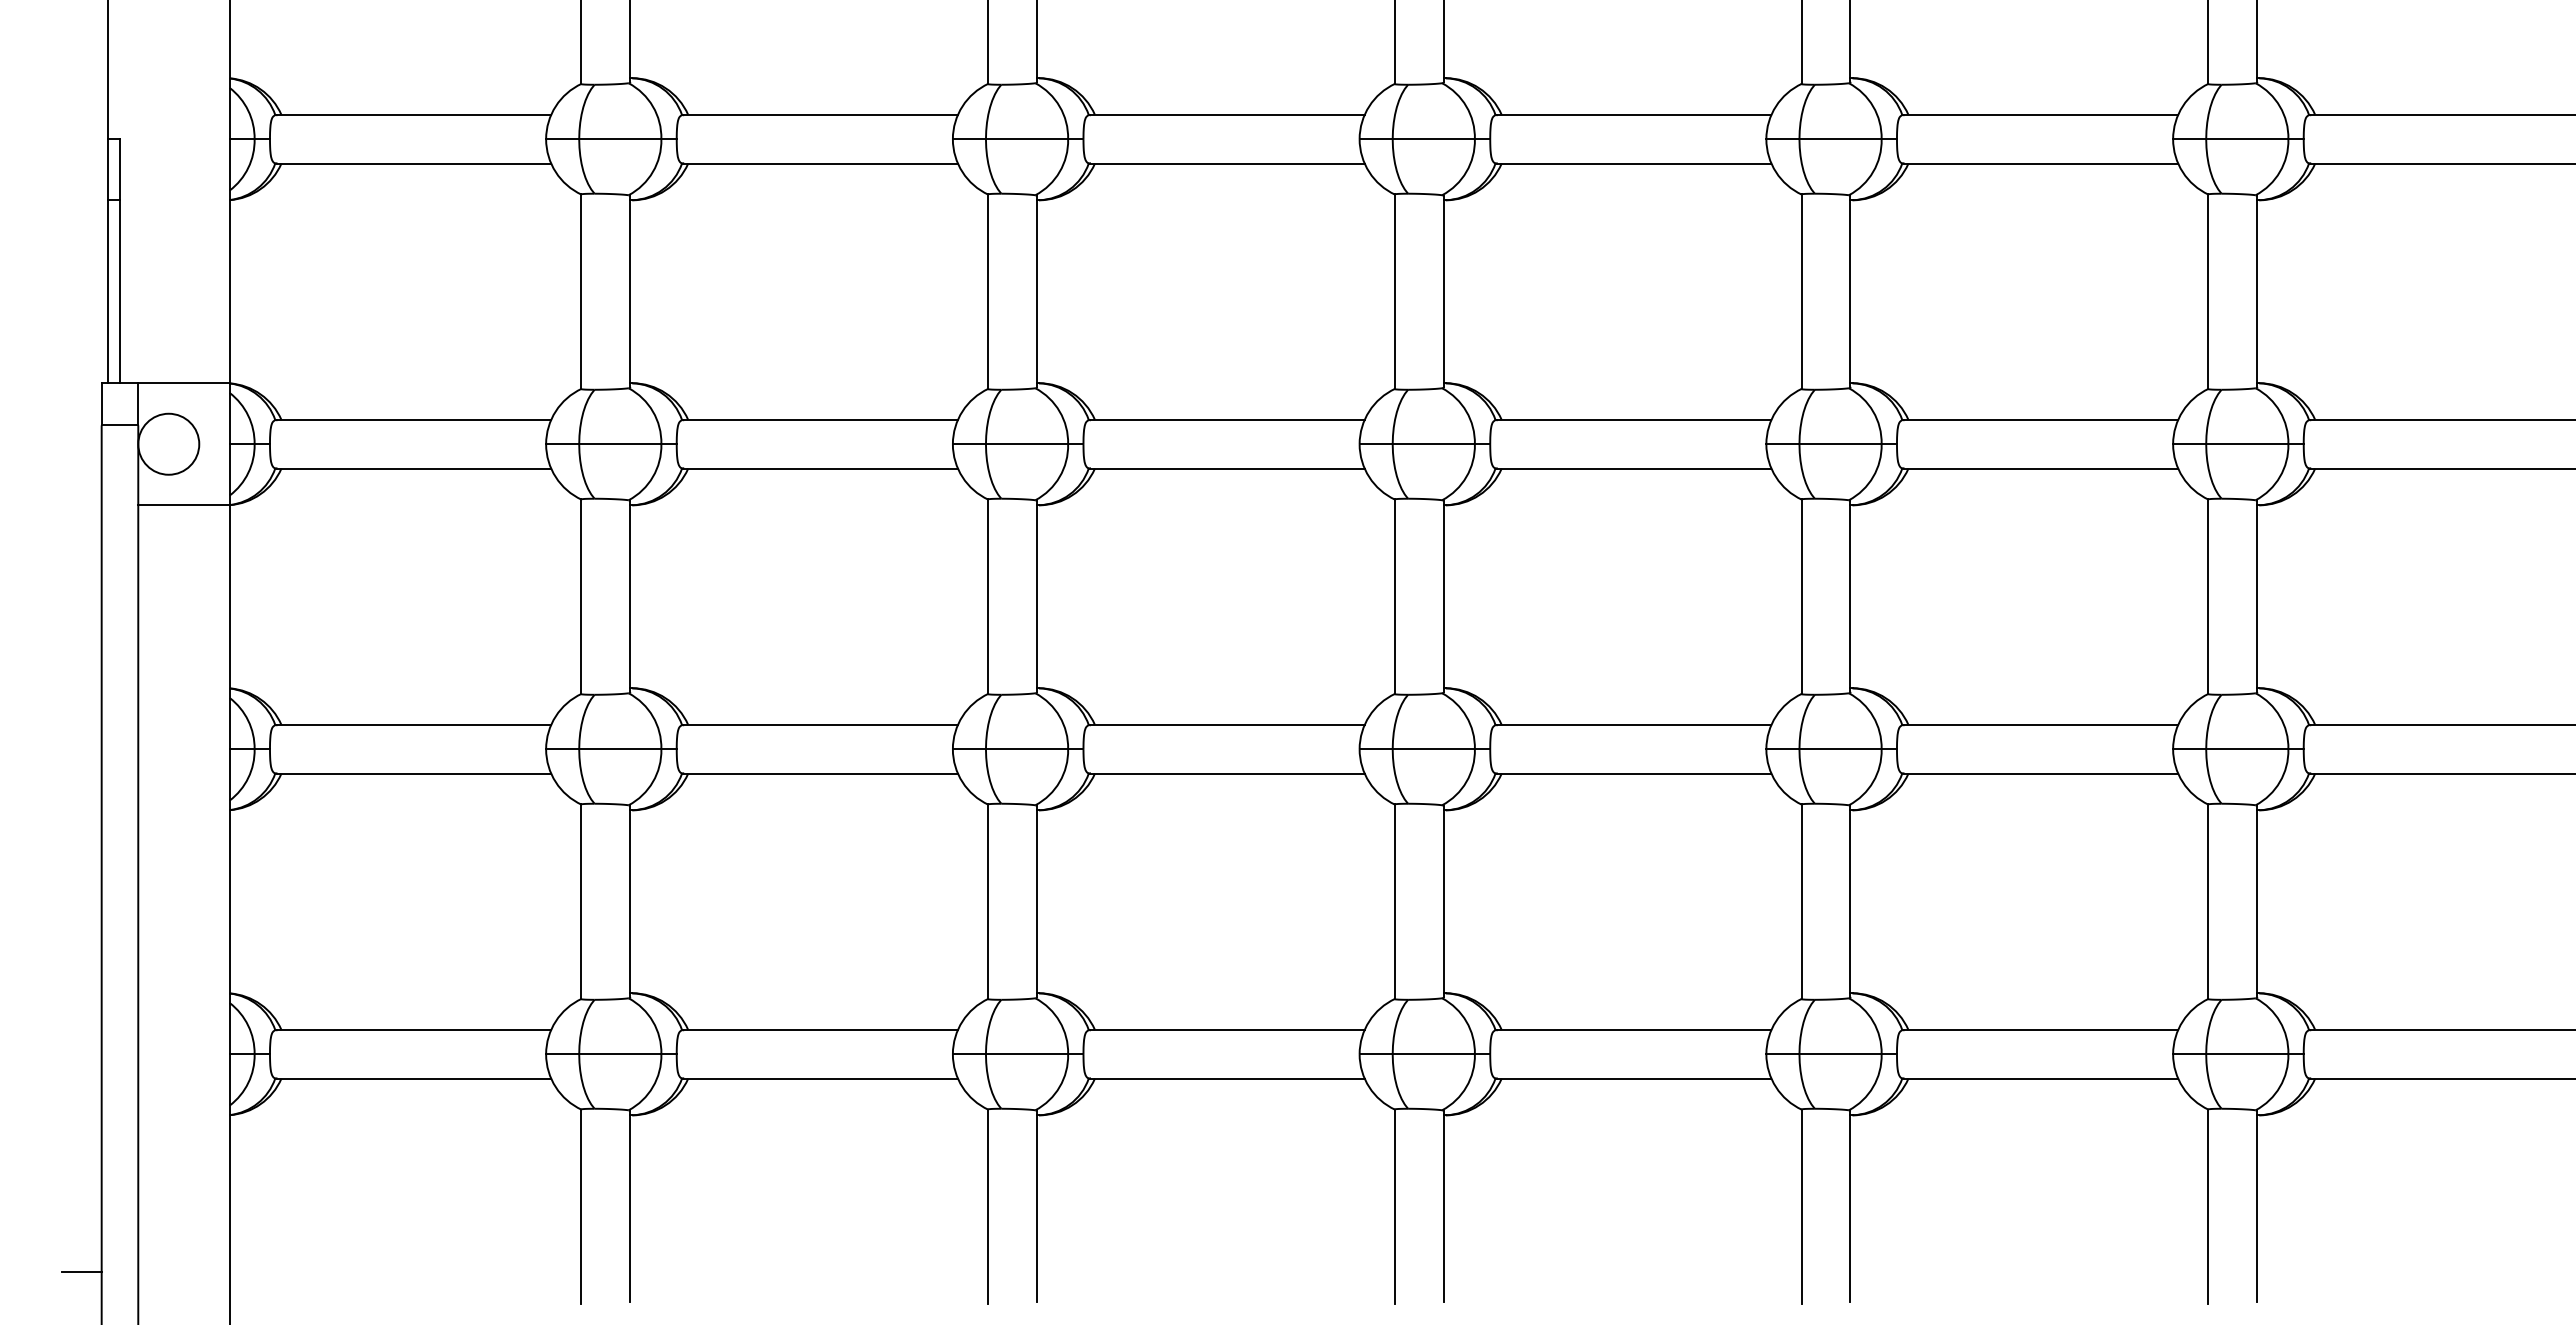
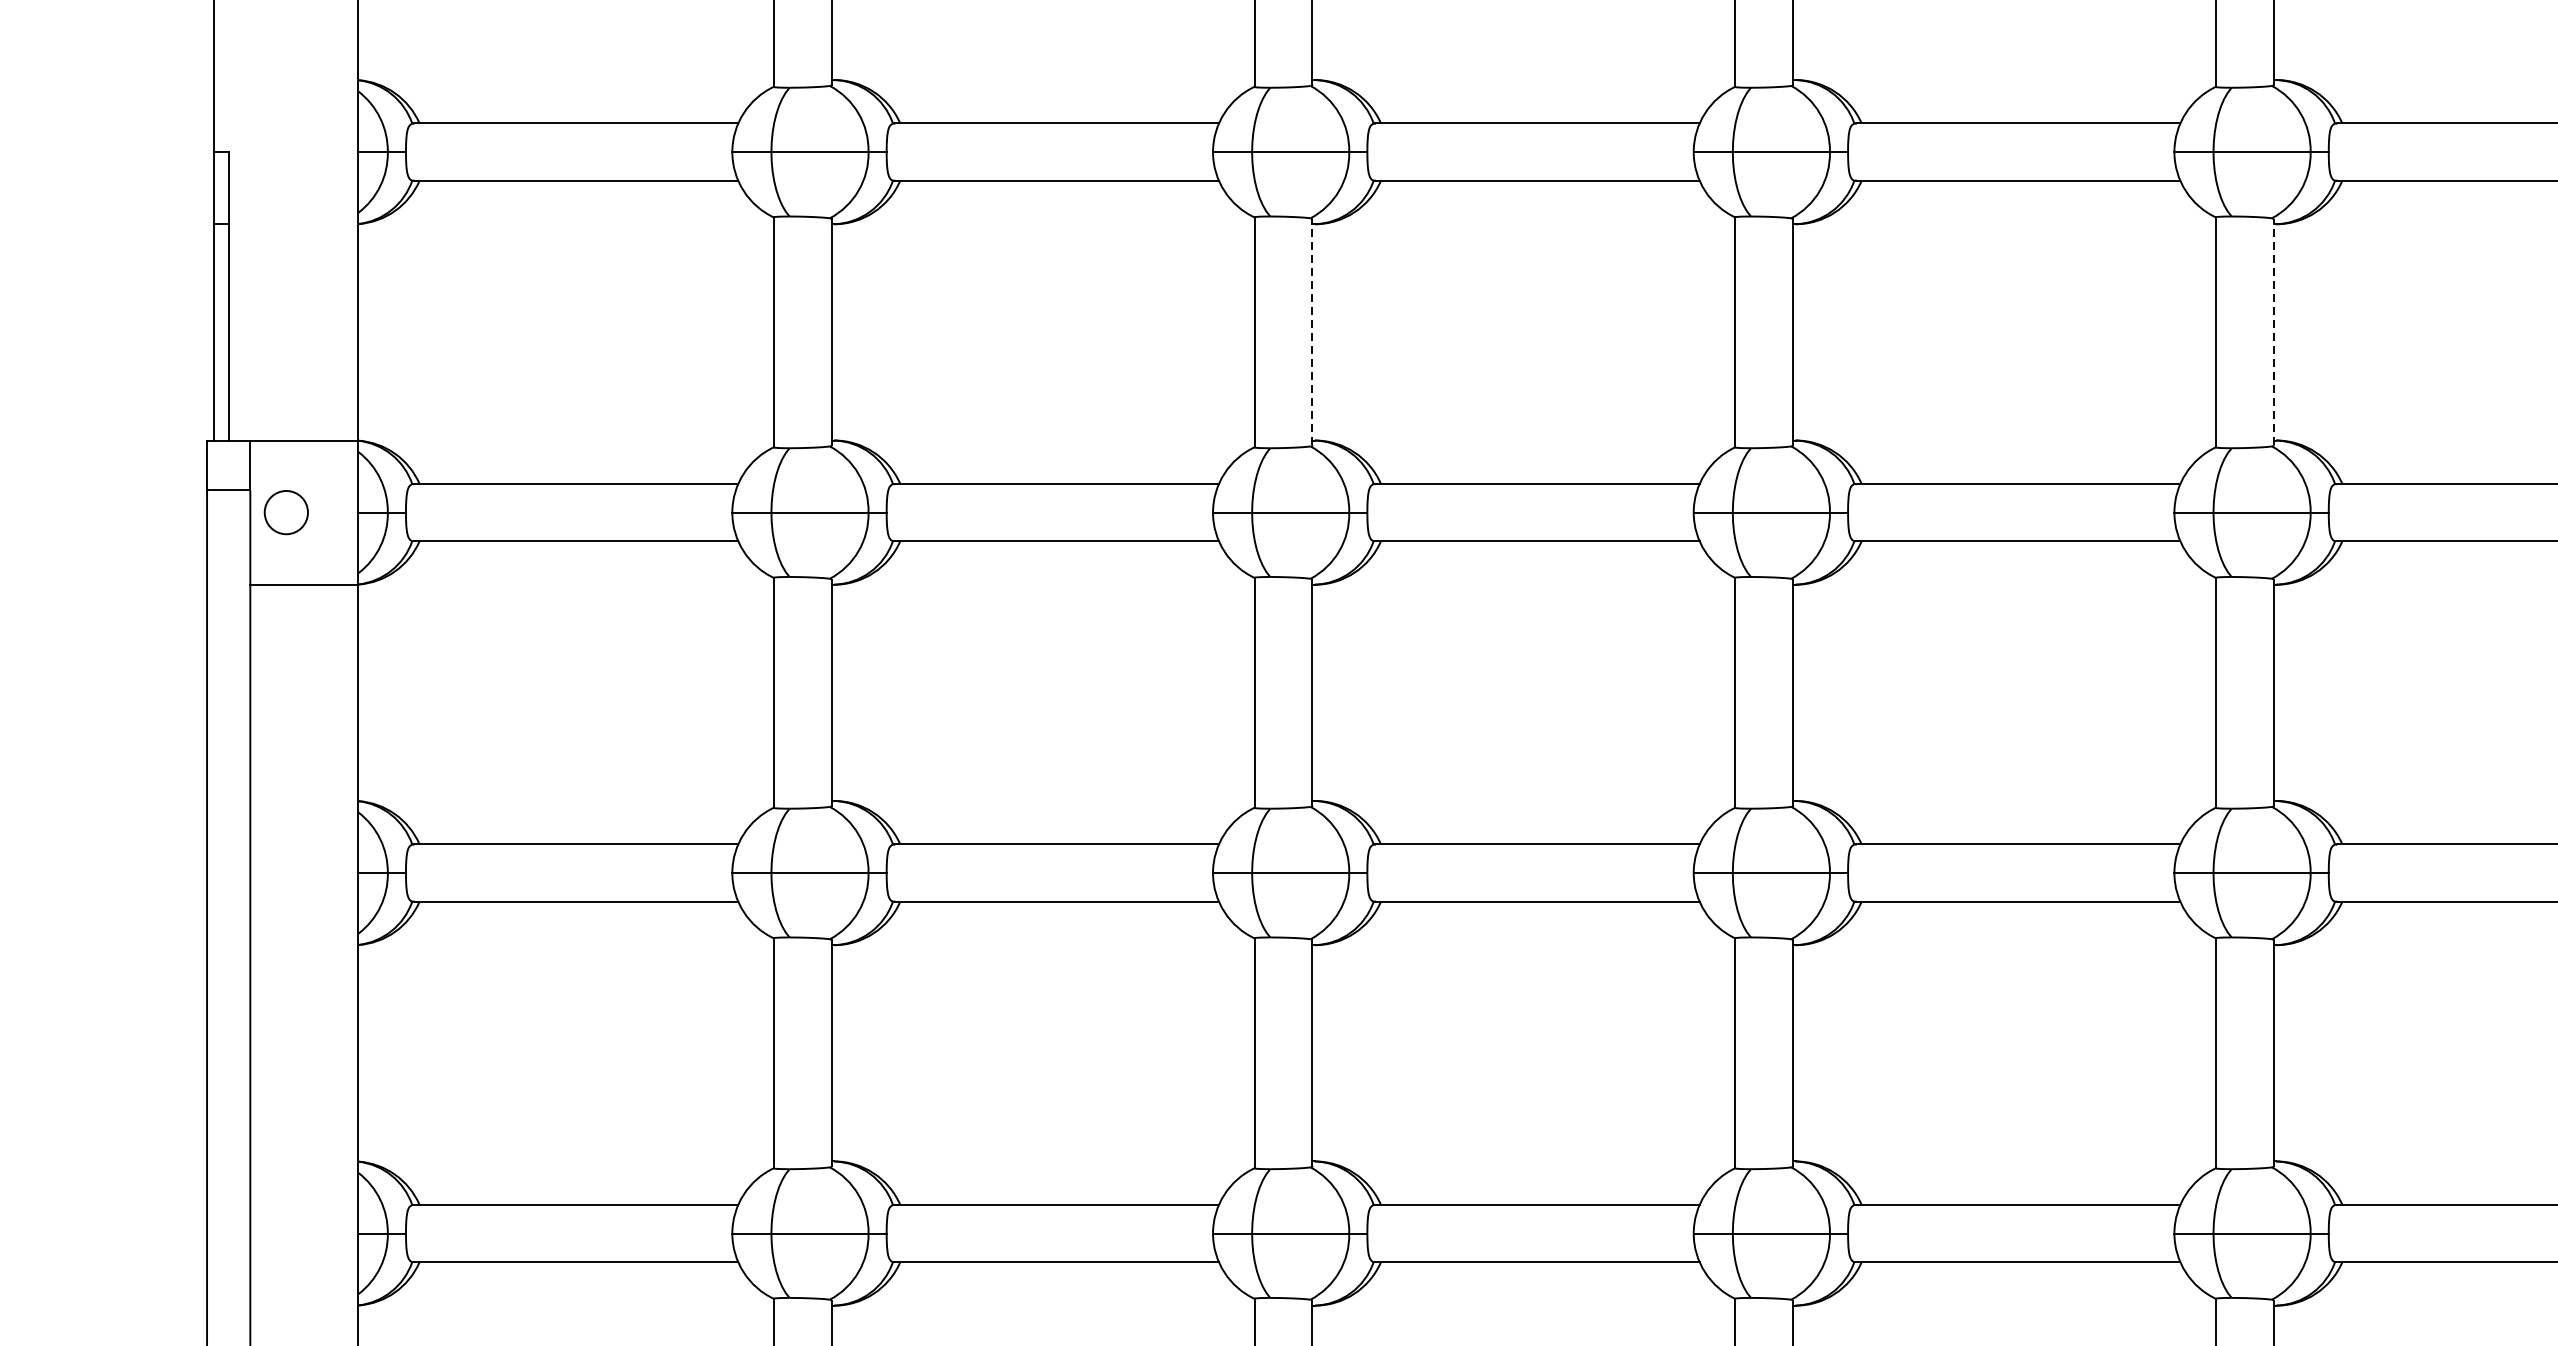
line: (1036, 291) -> (1311, 332), solid -> dashed
line: (1850, 291) -> (2273, 332), solid -> dashed
circle: (168, 443) -> (286, 511), size x0.6

